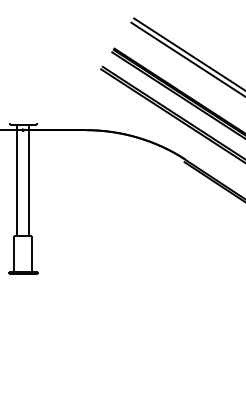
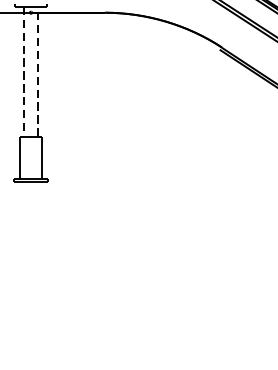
line: (29, 179) -> (38, 70), solid -> dashed
line: (16, 180) -> (23, 71), solid -> dashed

